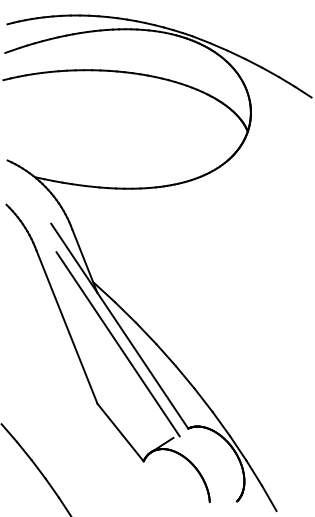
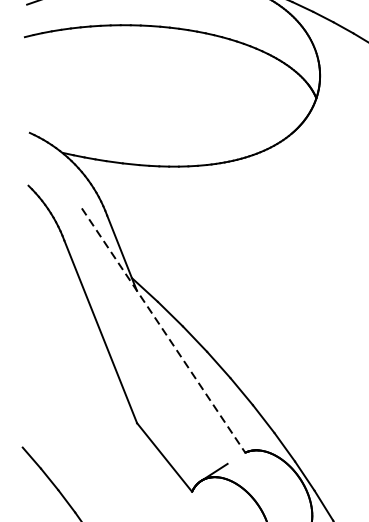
line: (120, 326) -> (164, 330), solid -> dashed
line: (117, 344) -> (160, 352), removed

